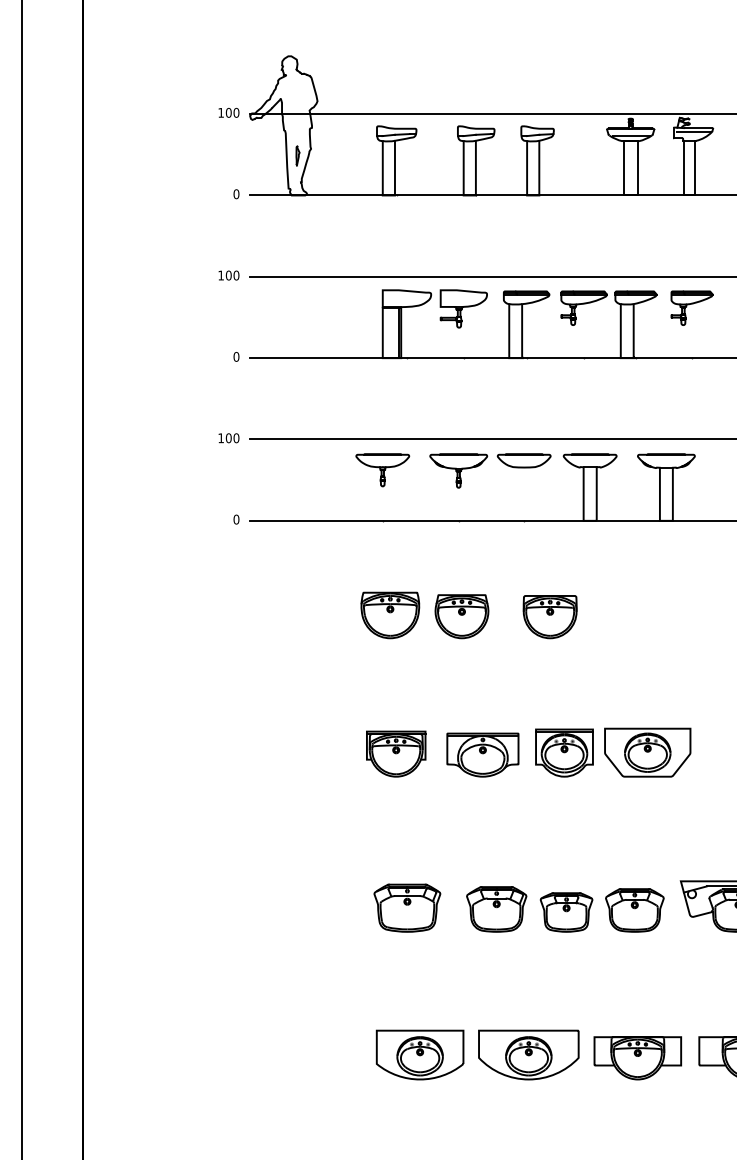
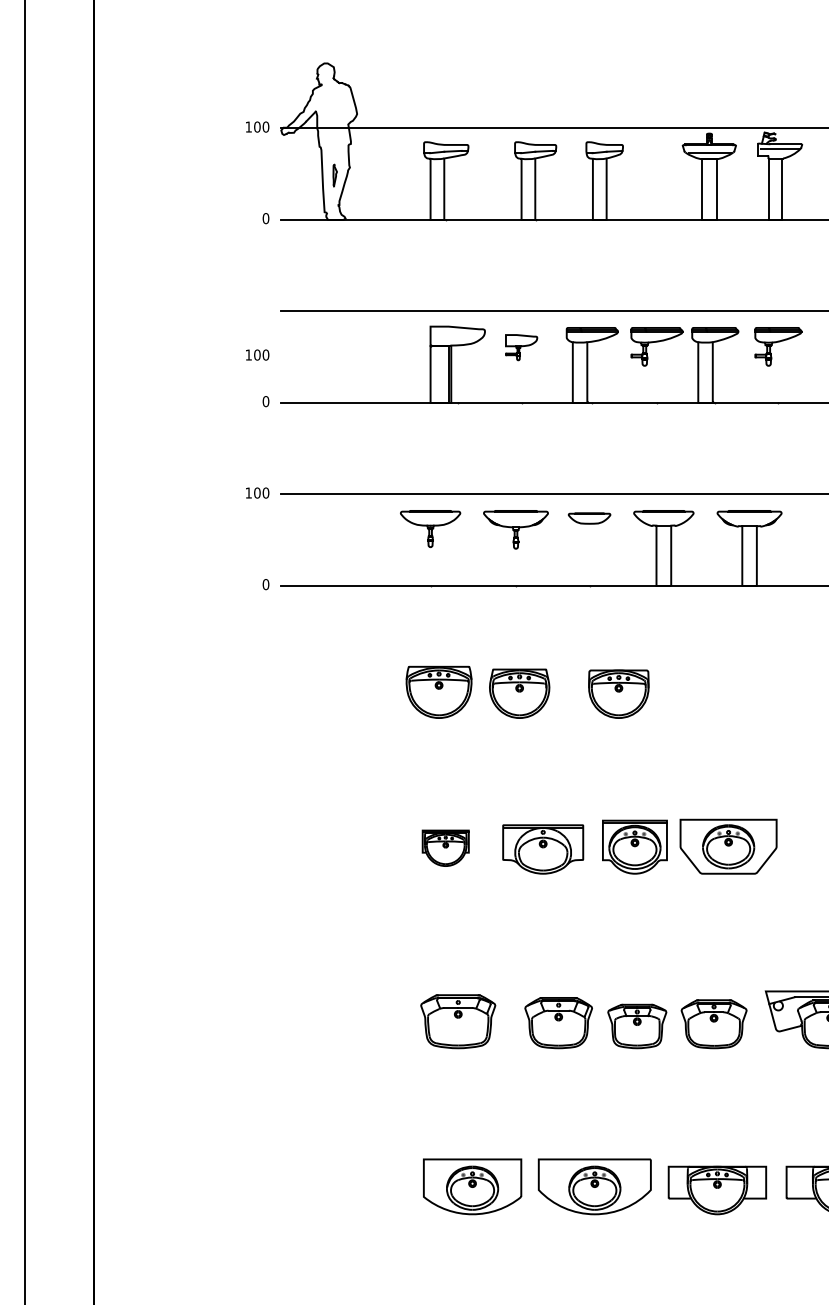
text: (228, 275) -> (257, 354), moved
part: (463, 308) -> (521, 347), size x0.6
part: (523, 460) -> (588, 518), size x0.7
part: (396, 753) -> (445, 847), size x0.7

